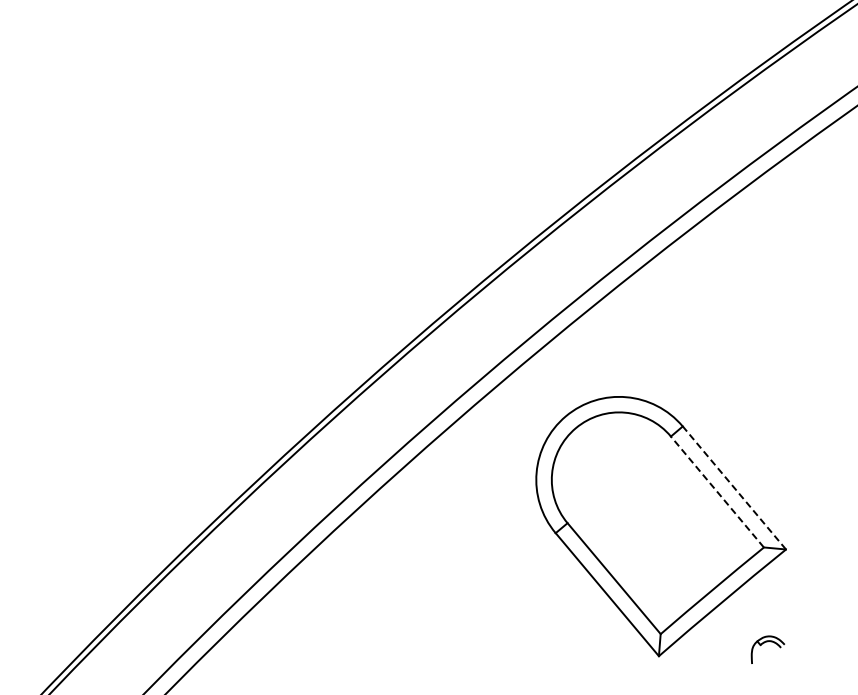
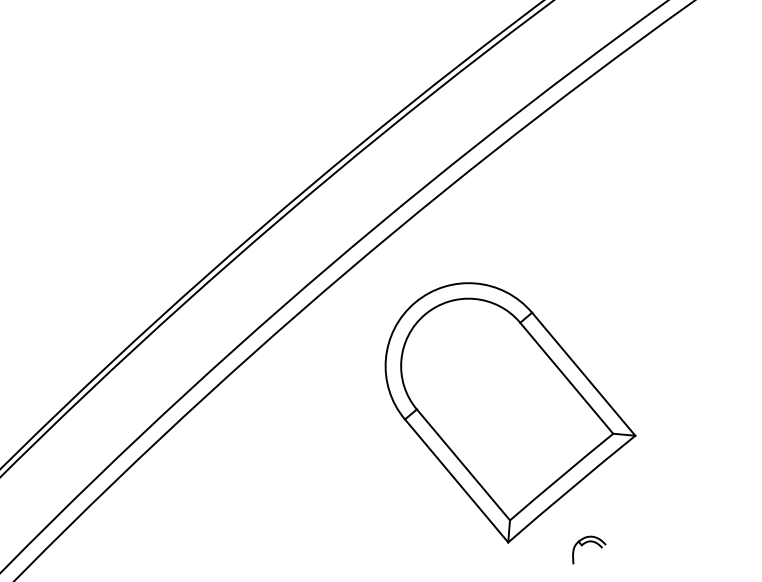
line: (734, 487) -> (583, 373), dashed -> solid
line: (717, 491) -> (566, 377), dashed -> solid
part: (764, 643) -> (585, 543), moved

